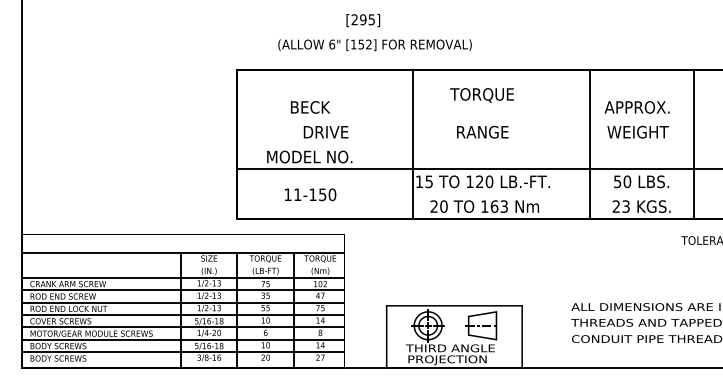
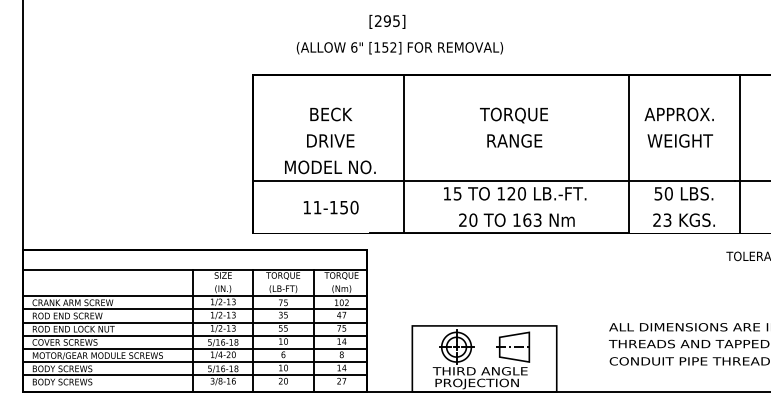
text: (481, 95) -> (513, 115), moved
text: (325, 132) -> (330, 141), moved
line: (413, 144) -> (403, 154), moved

